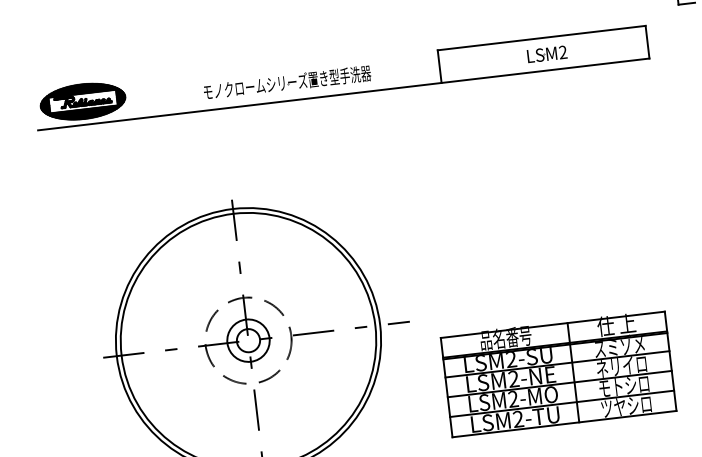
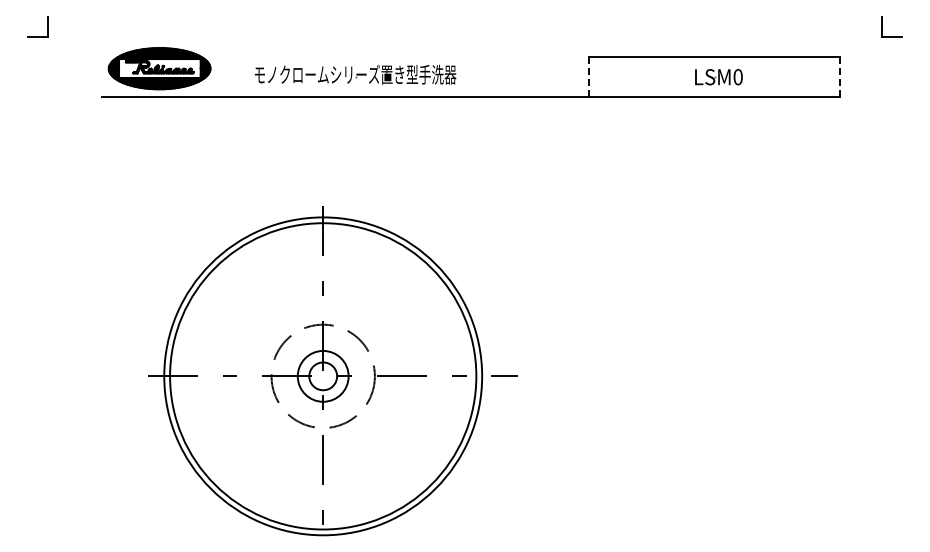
line: (647, 41) -> (840, 76), solid -> dashed
text: (562, 52) -> (737, 77), LSM2 -> LSM0
line: (439, 66) -> (589, 76), solid -> dashed
part: (287, 82) -> (355, 74), moved
part: (558, 373) -> (687, 458), removed

